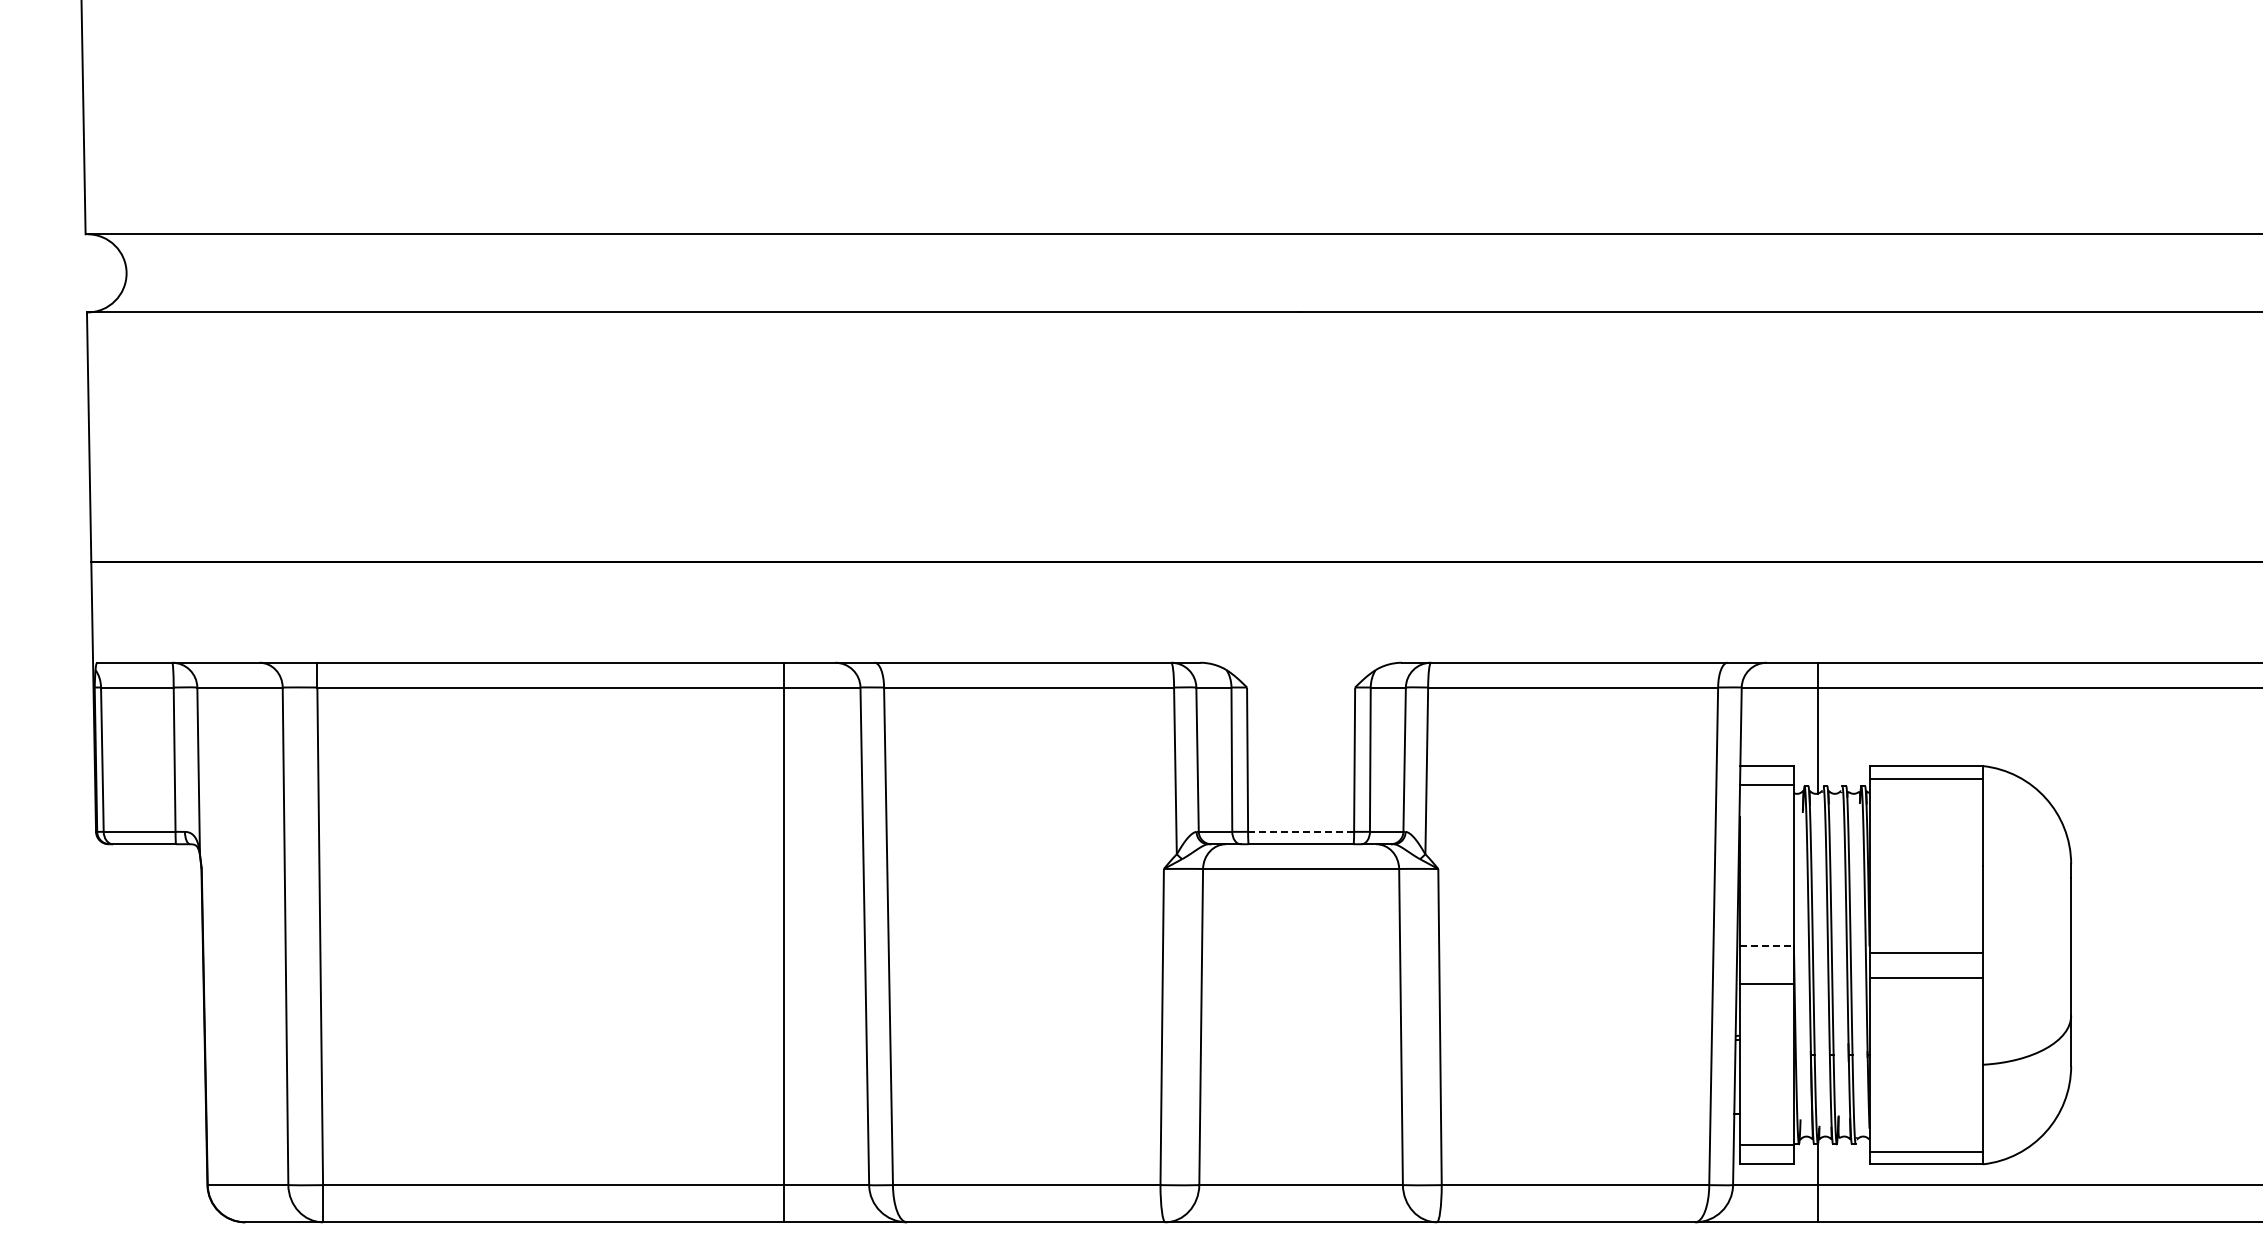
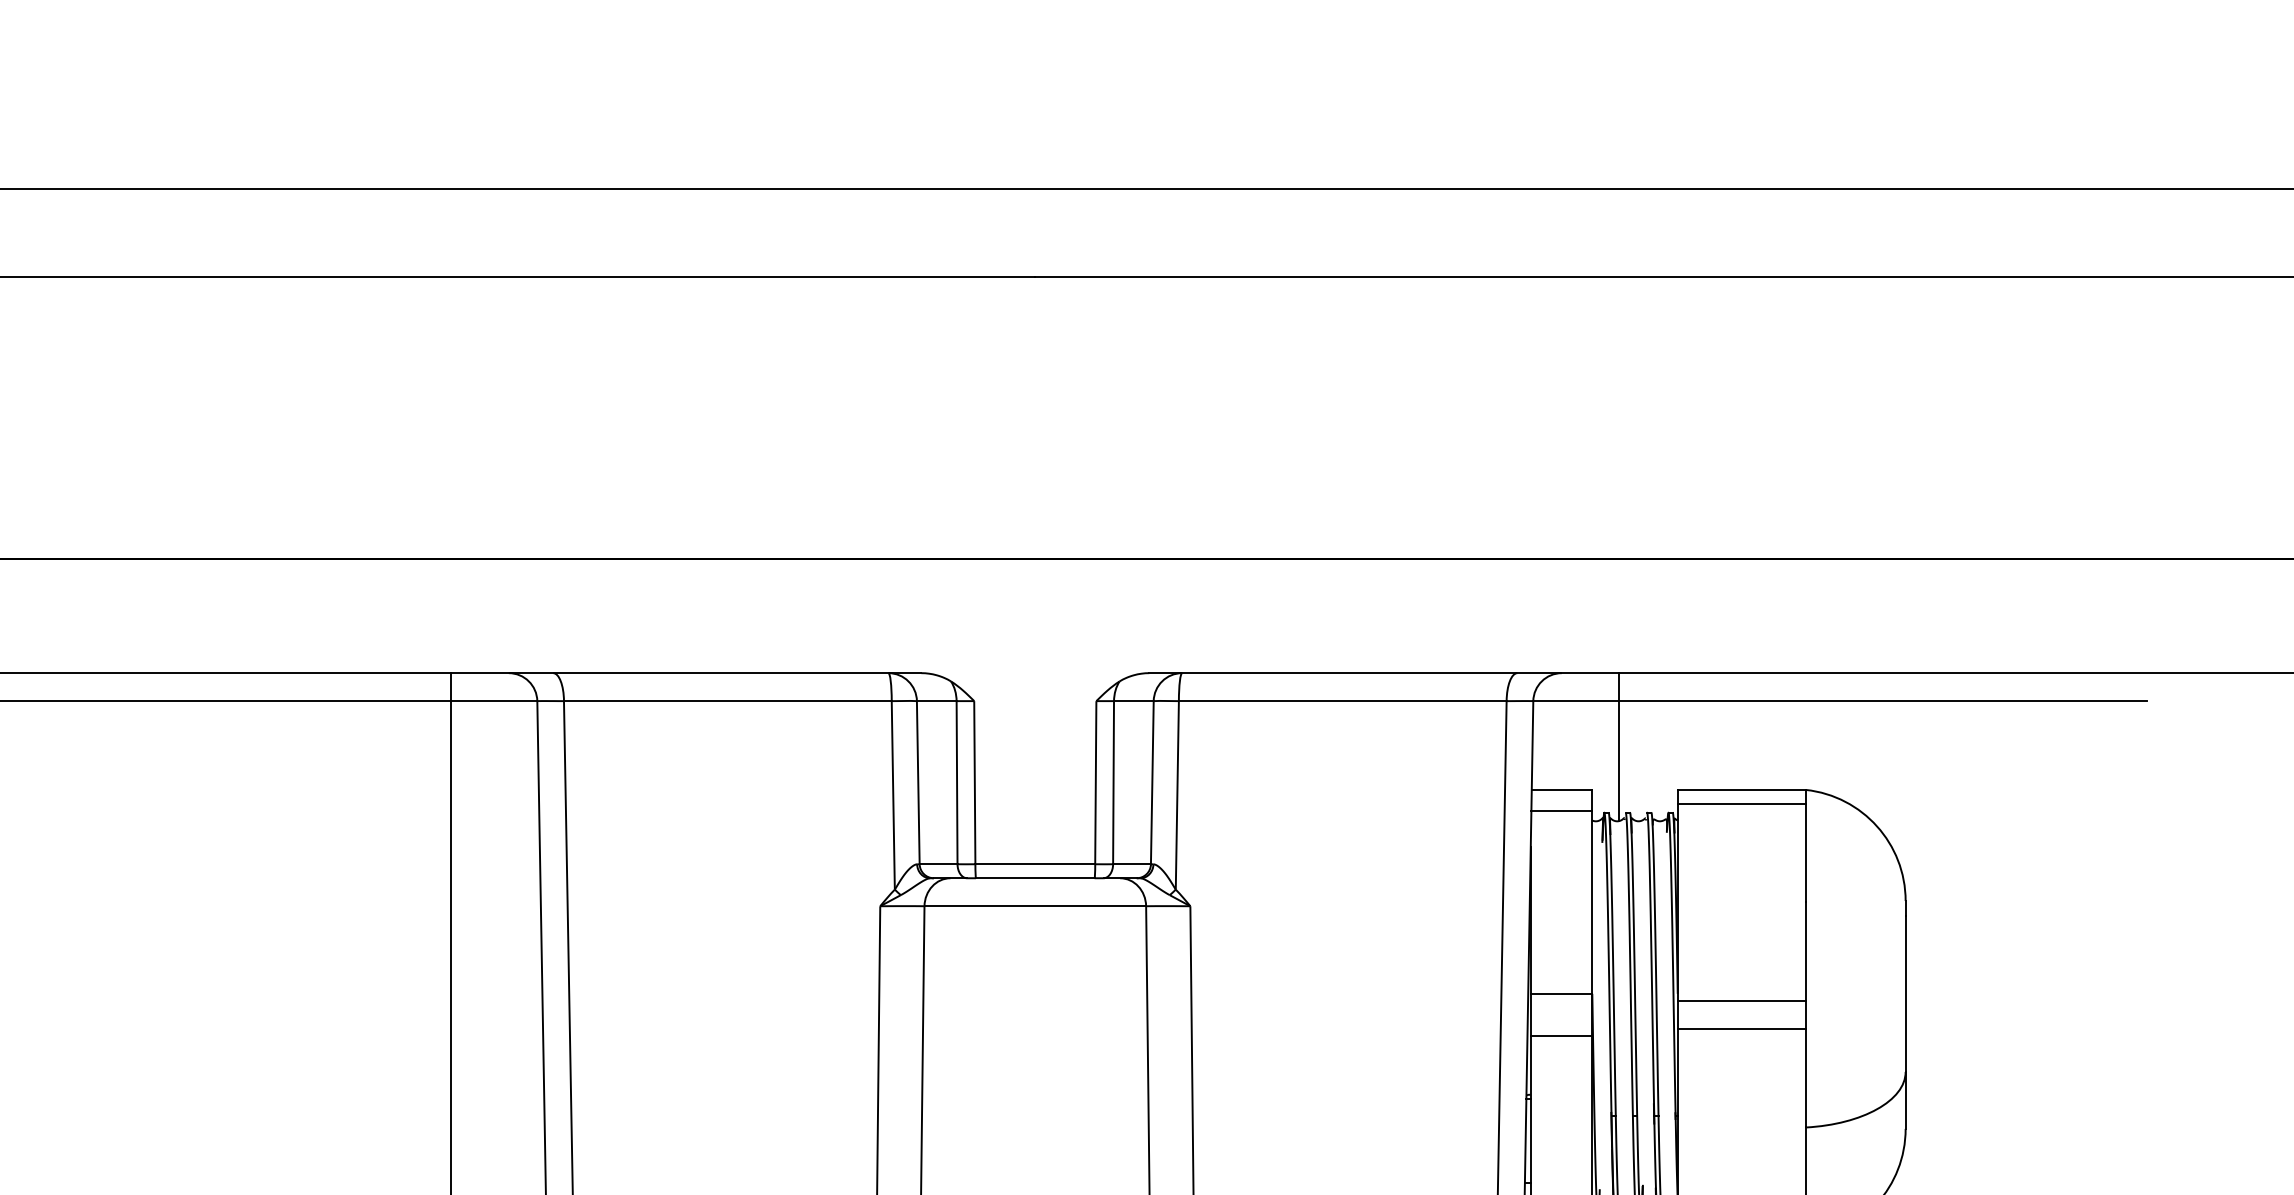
line: (1301, 831) -> (1035, 863), dashed -> solid
line: (1767, 946) -> (1562, 993), dashed -> solid

